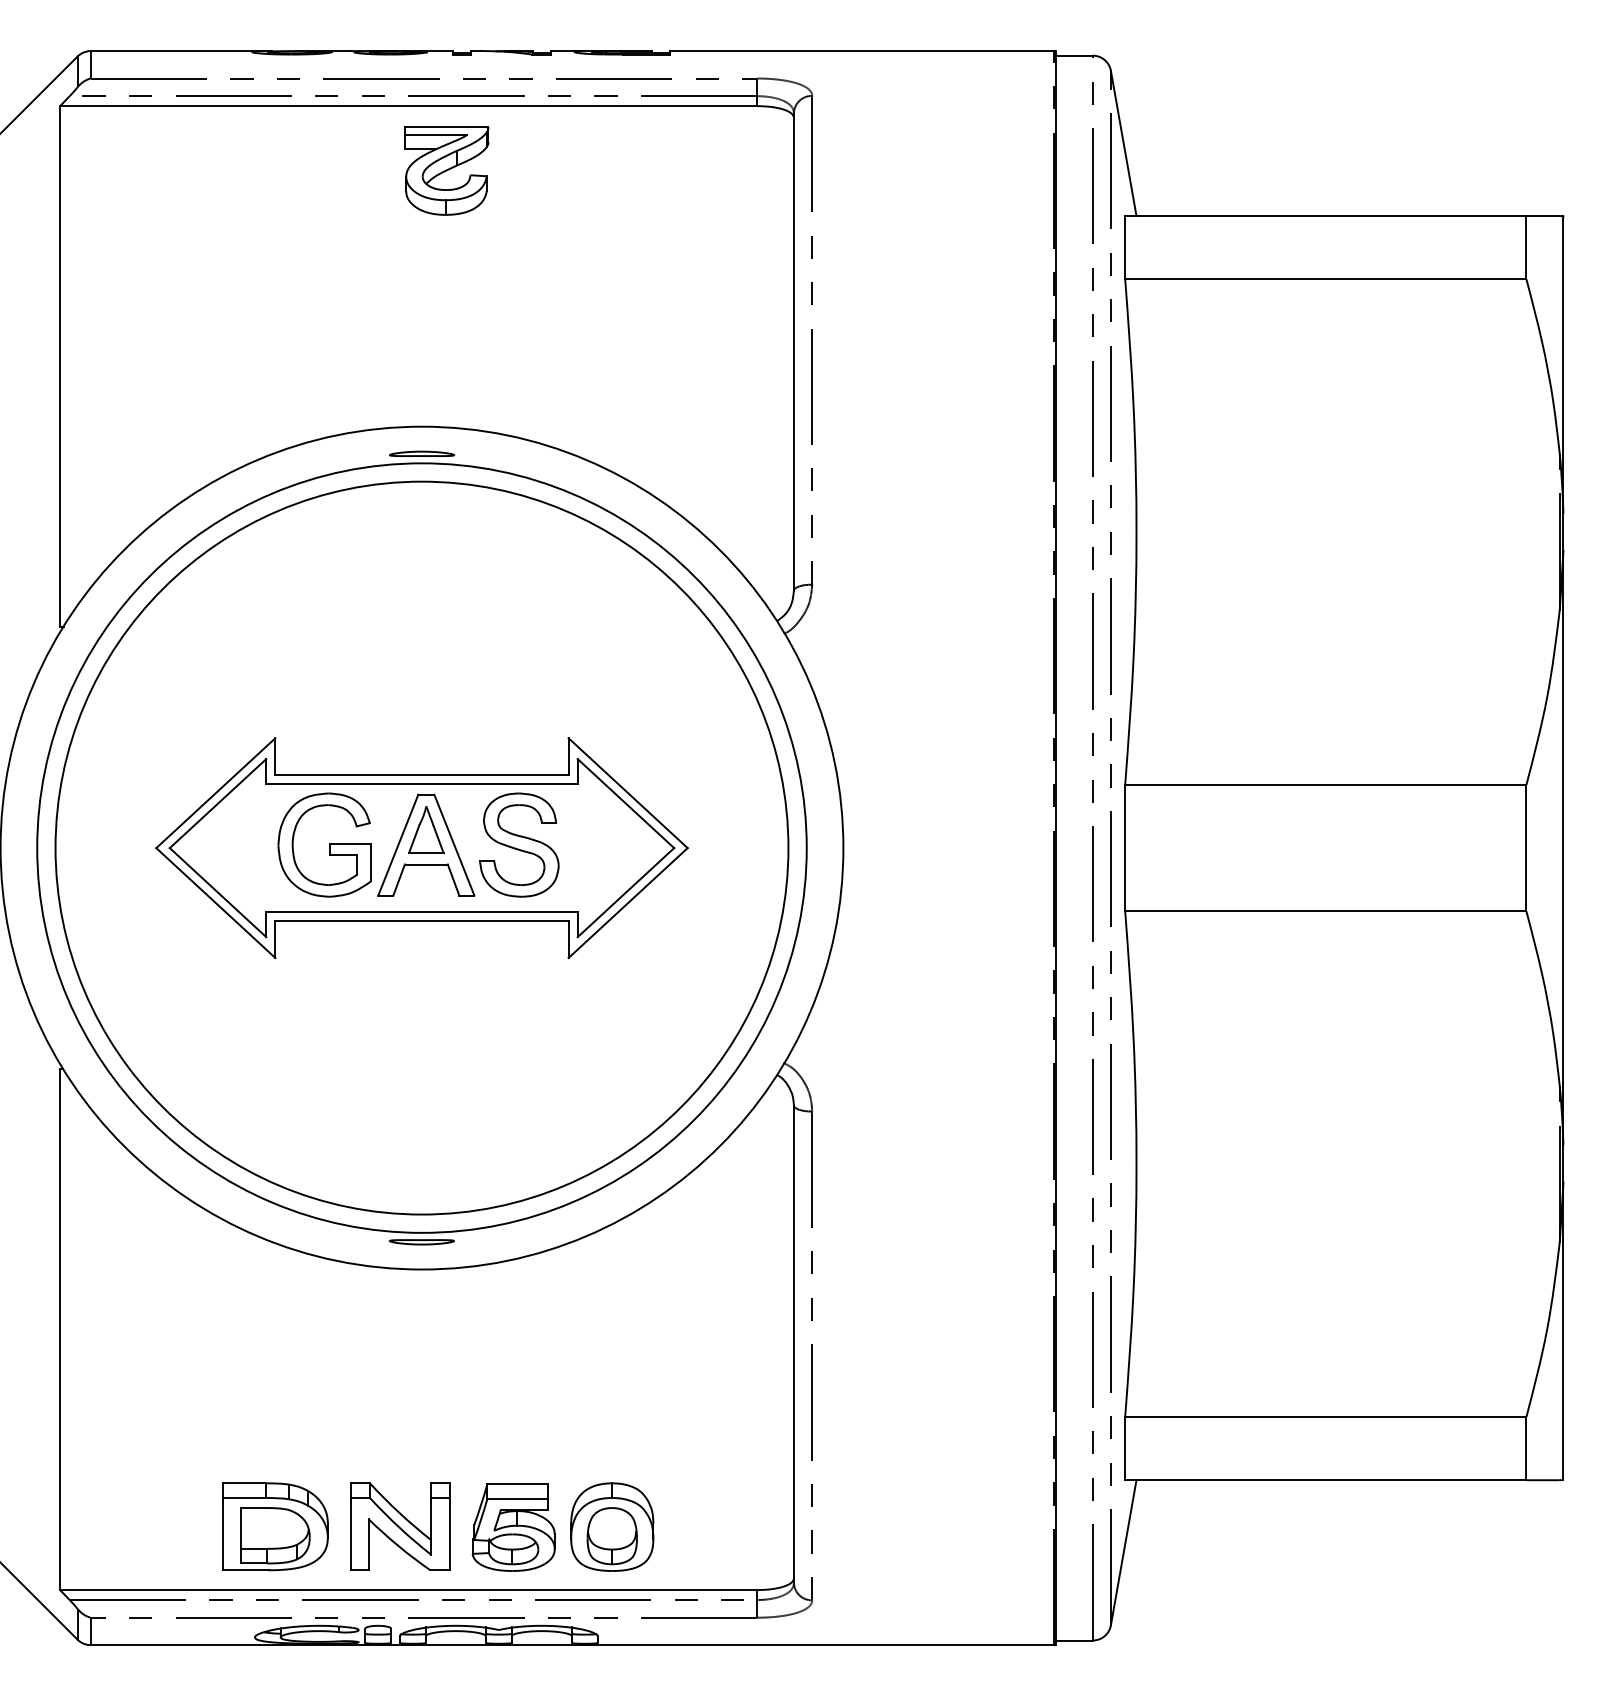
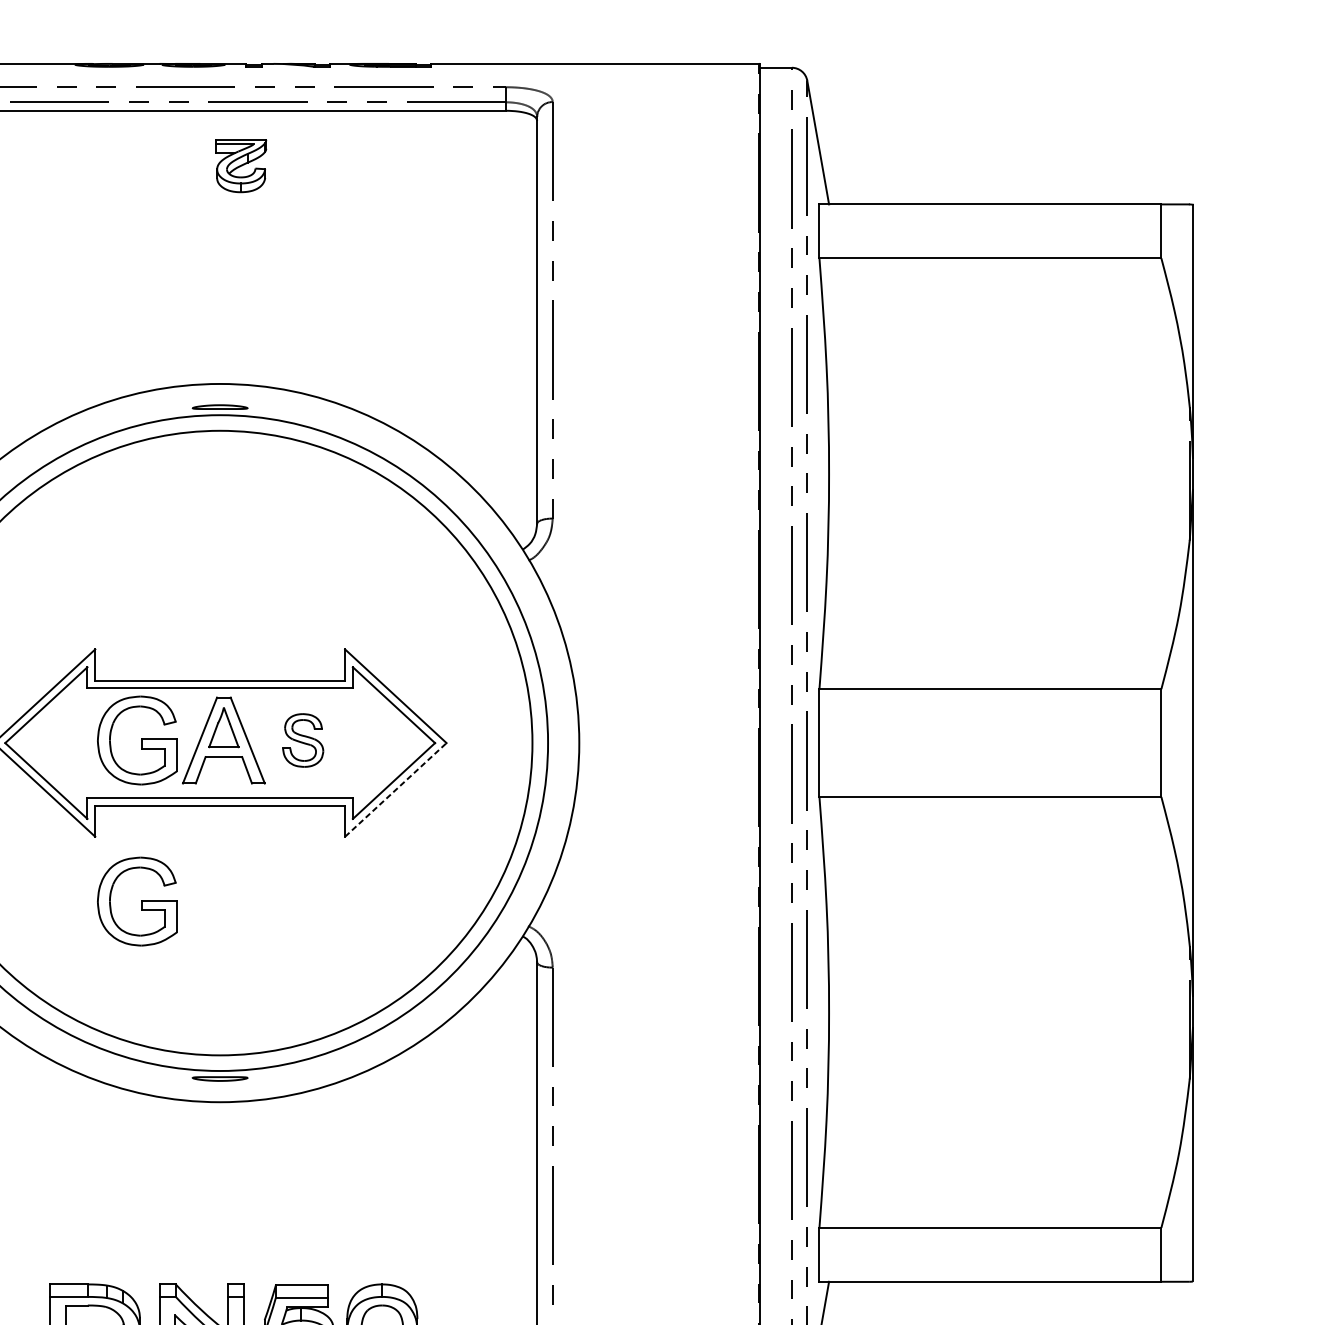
part: (446, 170) -> (241, 165), size x0.7
part: (519, 844) -> (303, 740), size x0.6
line: (628, 902) -> (396, 789), solid -> dashed
part: (324, 1033) -> (137, 901), added

